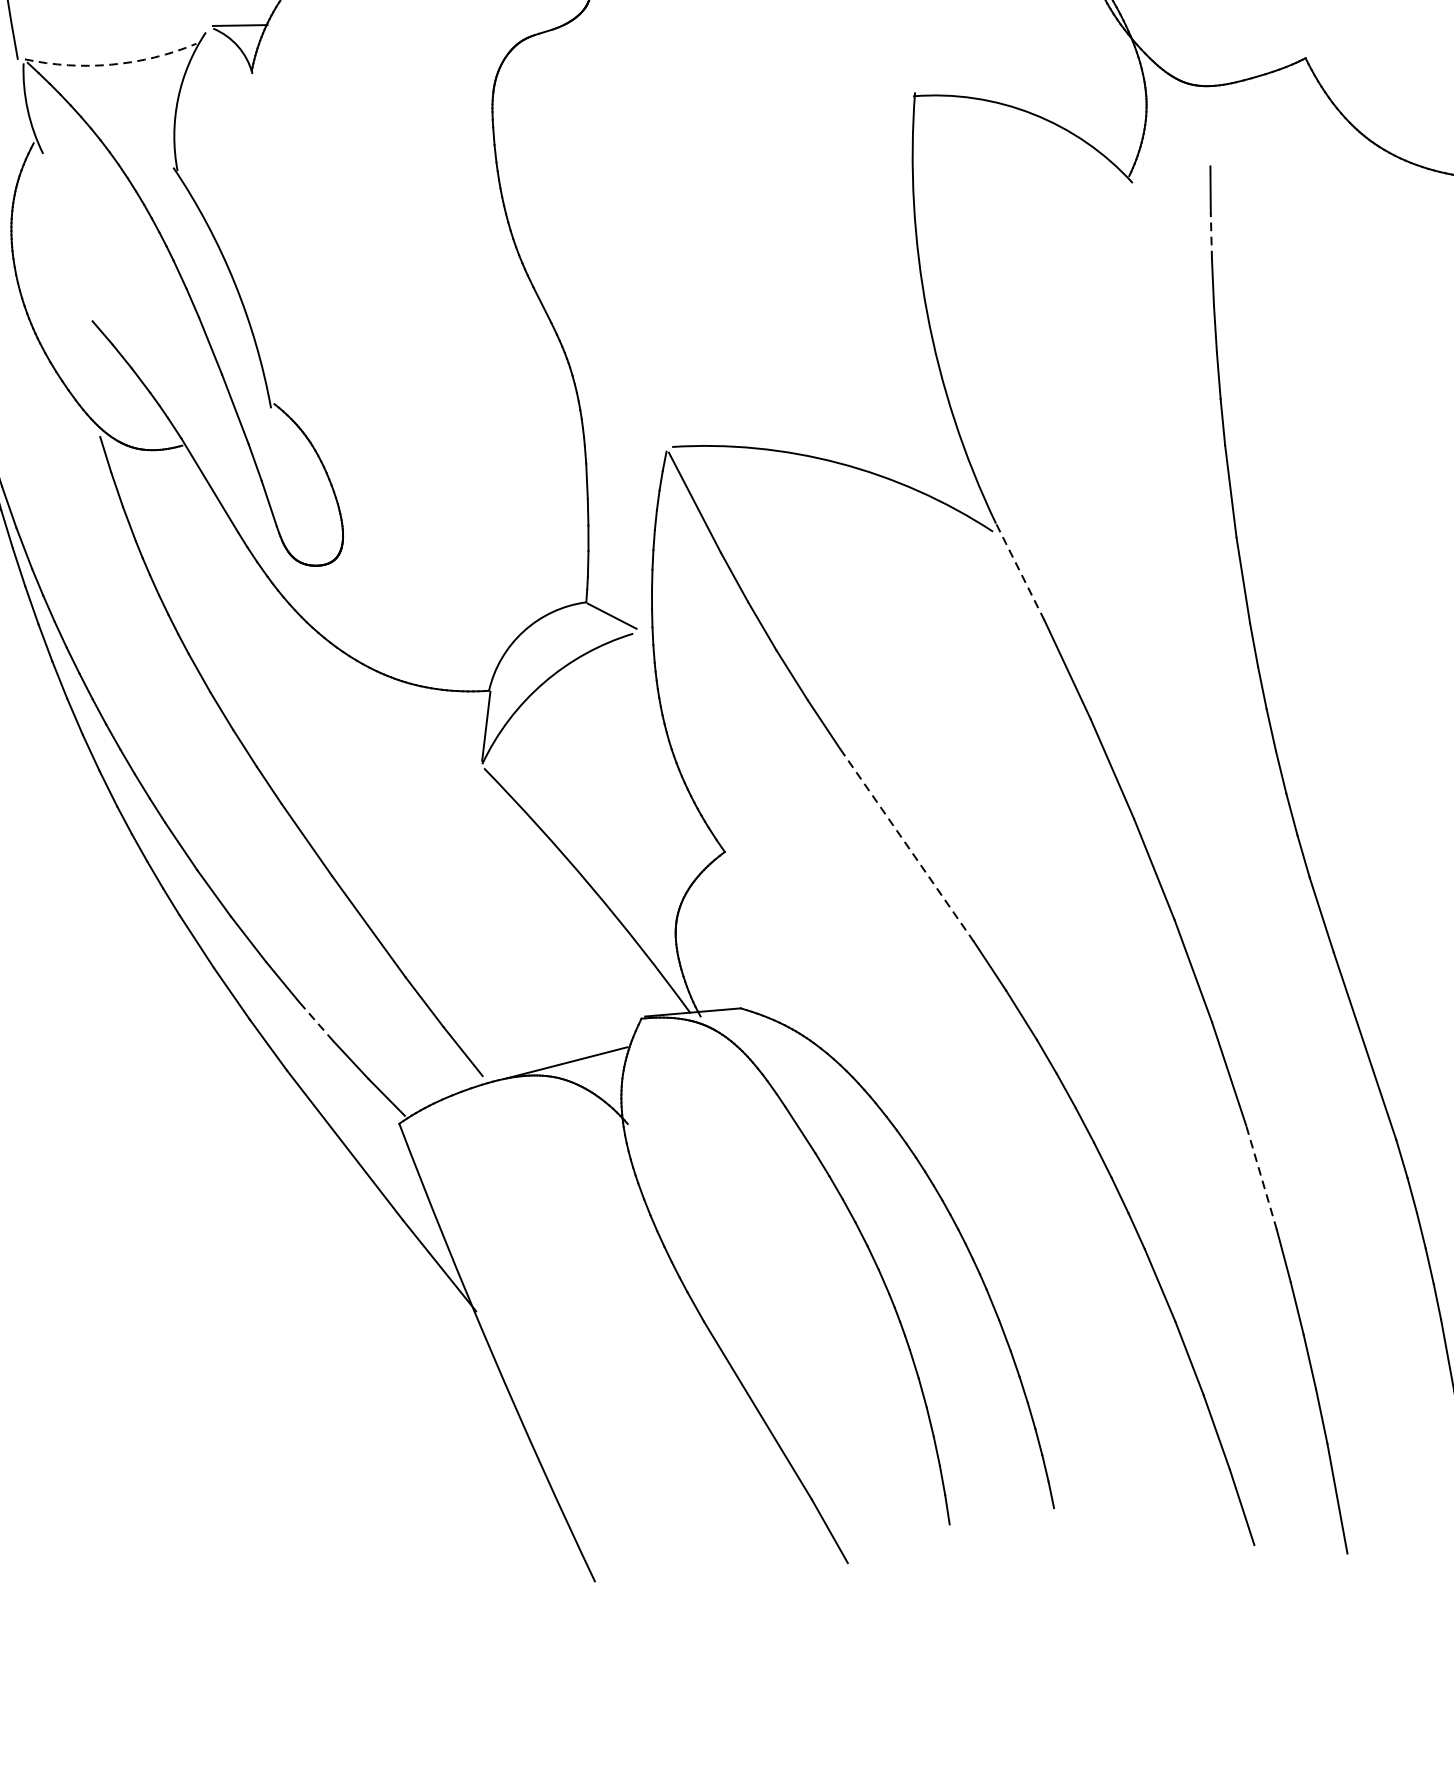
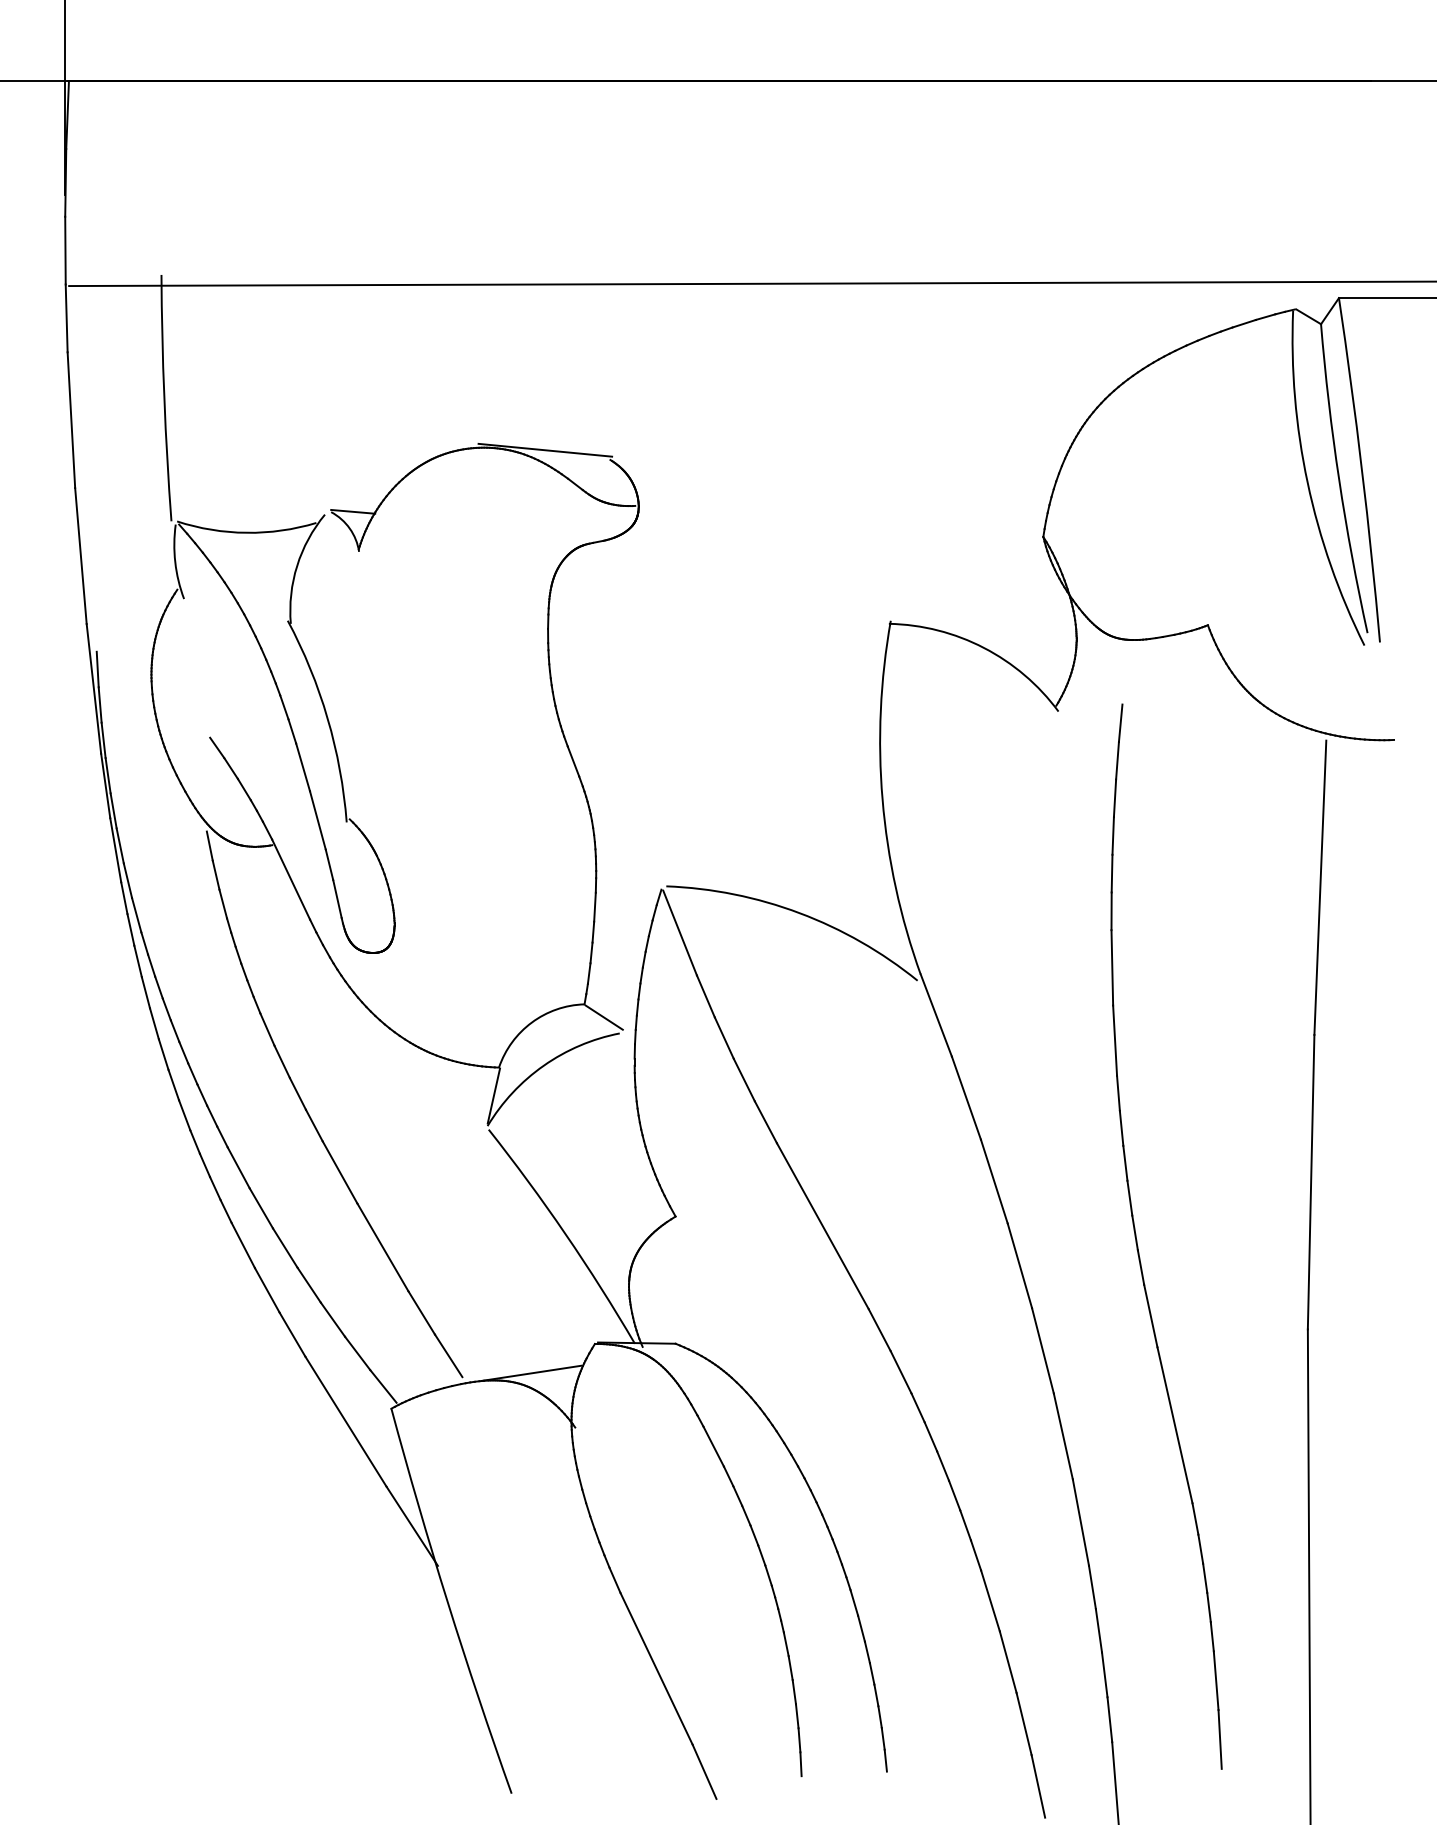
arc: (111, 64) -> (246, 532), dashed -> solid
line: (1211, 235) -> (1117, 760), dashed -> solid
line: (1020, 572) -> (936, 1015), dashed -> solid
line: (906, 845) -> (822, 1226), dashed -> solid
line: (315, 1021) -> (332, 1319), dashed -> solid
line: (1261, 1177) -> (1080, 1522), dashed -> solid

